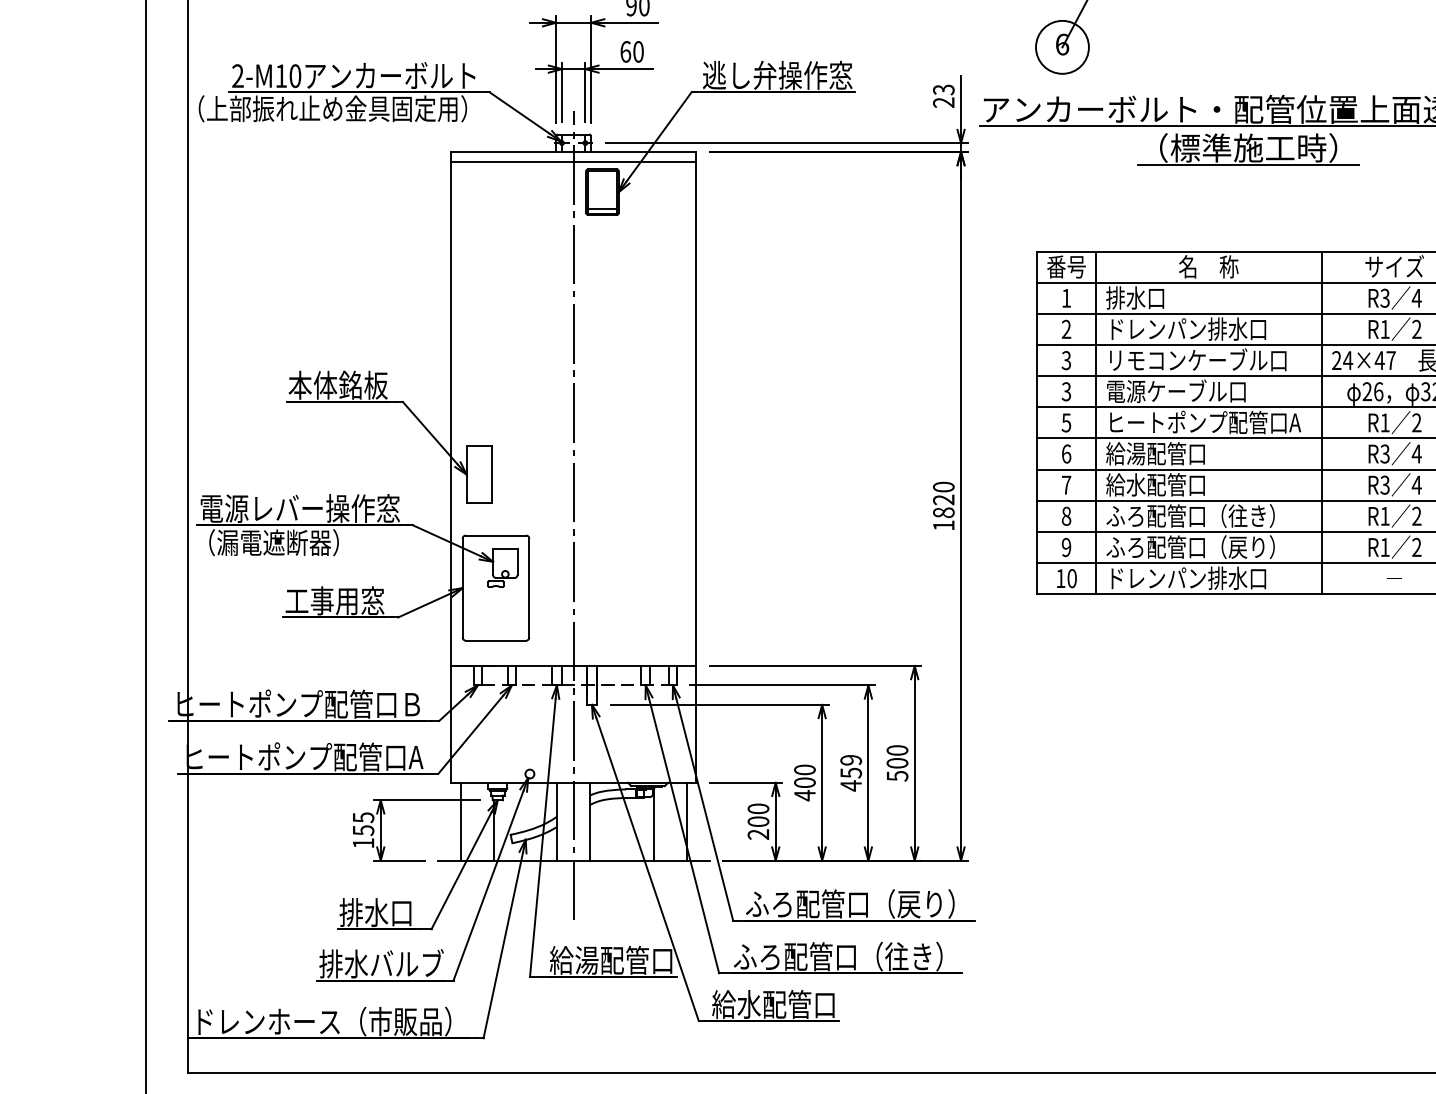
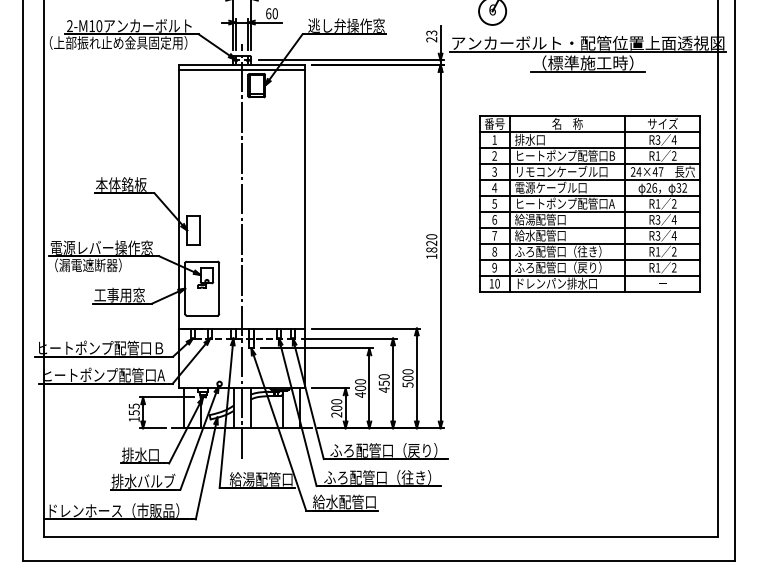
text: (1206, 328) -> (566, 155), ドレンパン排水口 -> ヒートポンプ配管口B
text: (1066, 390) -> (494, 187), 3 -> 4
text: (851, 759) -> (384, 376), 459 -> 450

